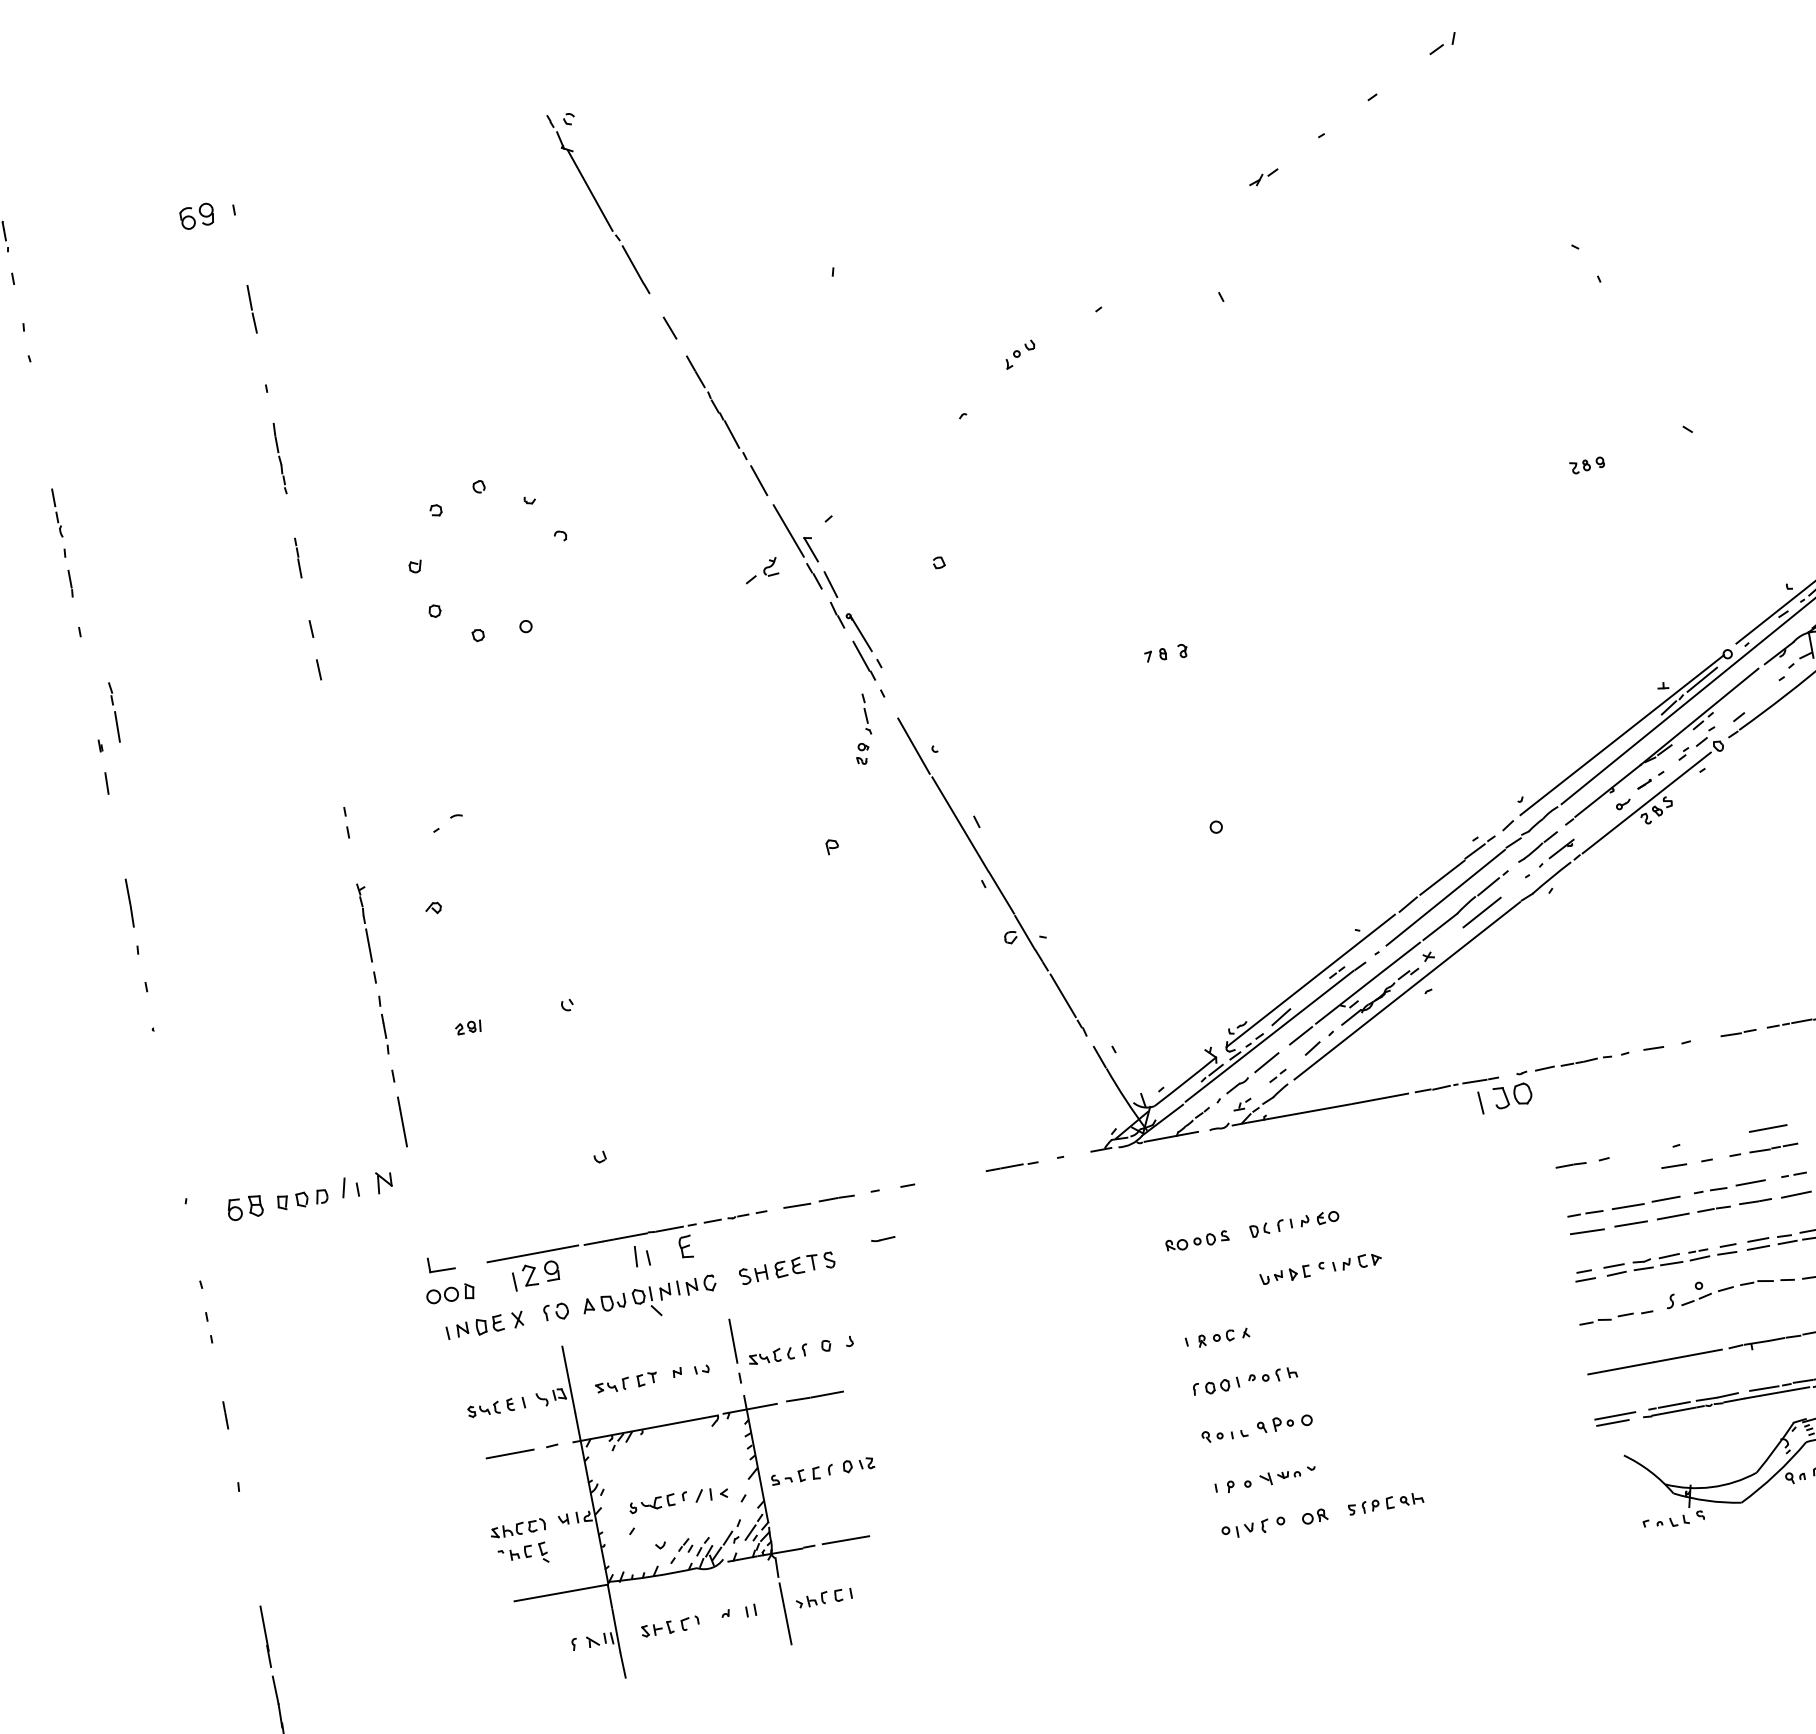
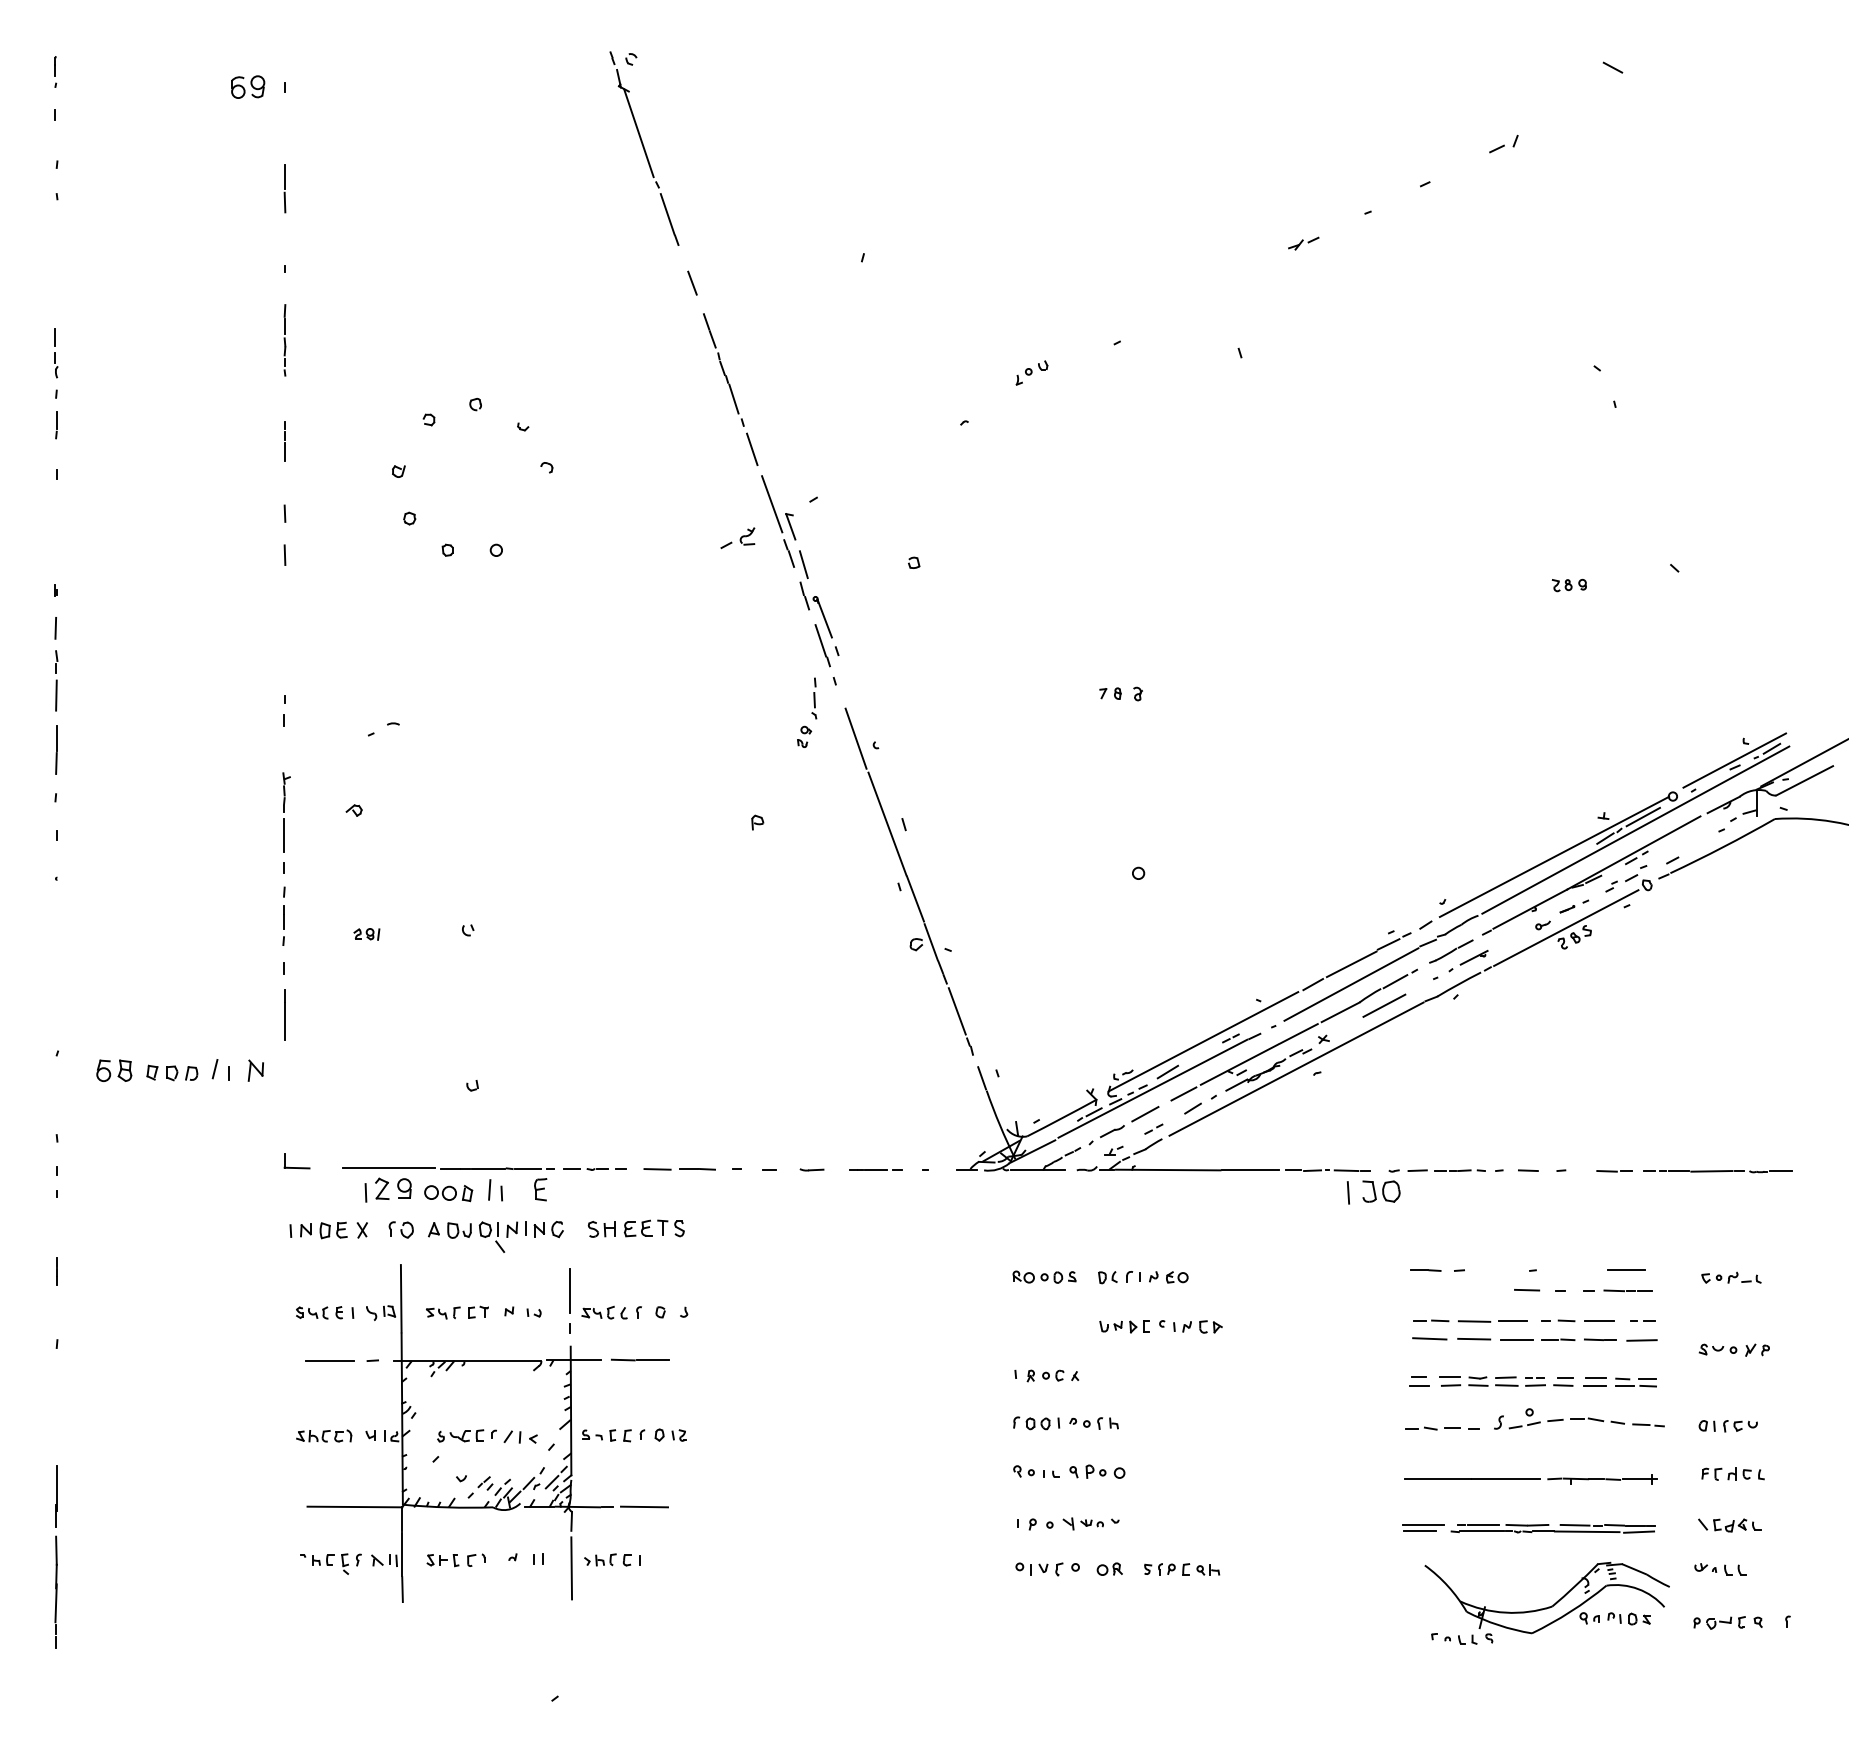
line: (114, 712) -> (56, 680), moved
line: (882, 1238) -> (811, 1169), moved
part: (450, 1294) -> (448, 1193), moved
part: (523, 1555) -> (324, 1563), moved

